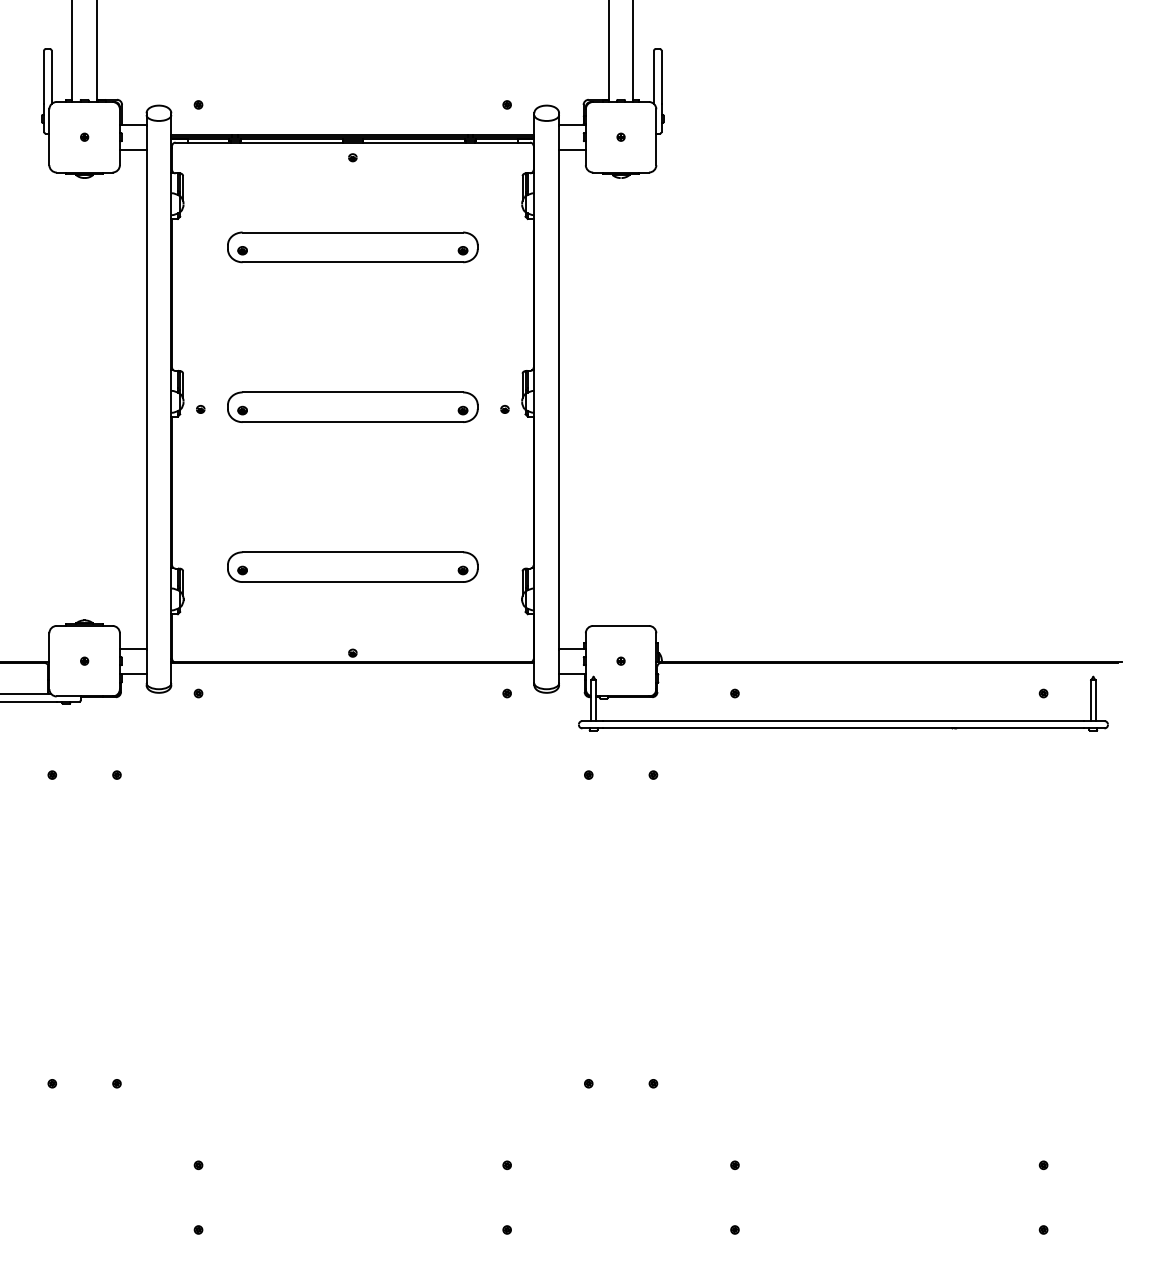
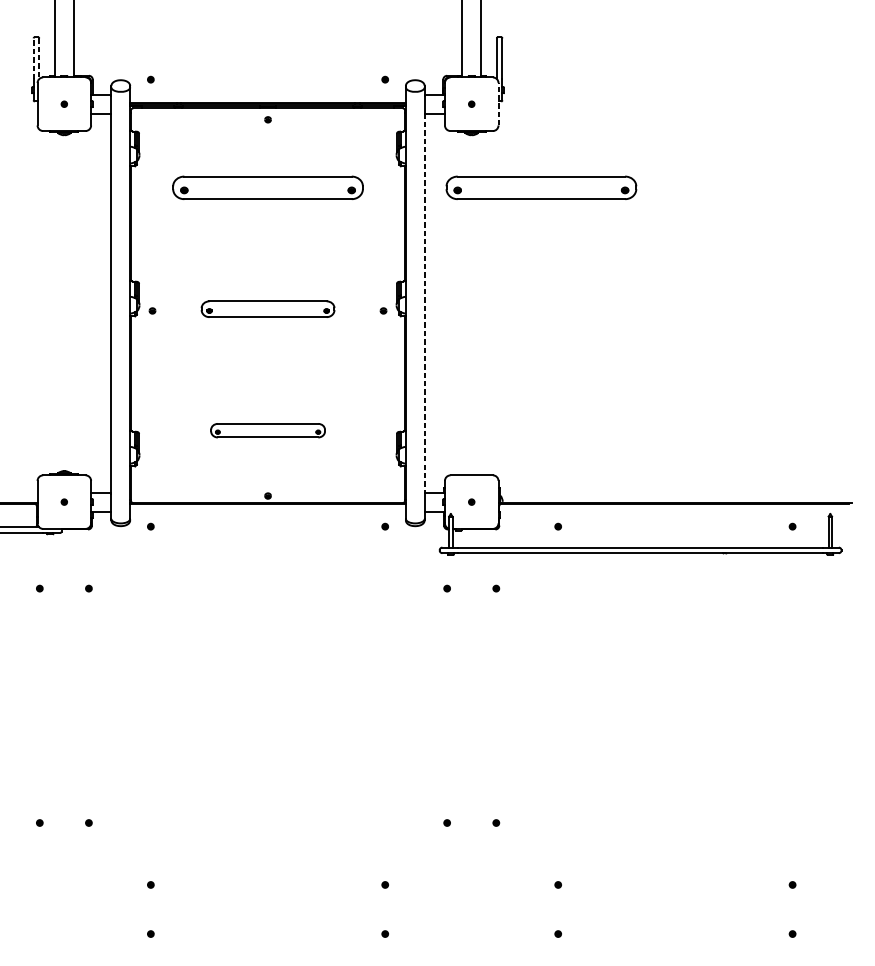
line: (44, 77) -> (33, 58), solid -> dashed
line: (51, 77) -> (39, 58), solid -> dashed
line: (656, 137) -> (498, 104), solid -> dashed
part: (712, 247) -> (541, 187), added
line: (559, 400) -> (424, 304), solid -> dashed
part: (352, 406) -> (267, 308), size x0.7
part: (352, 566) -> (267, 430), size x0.6

